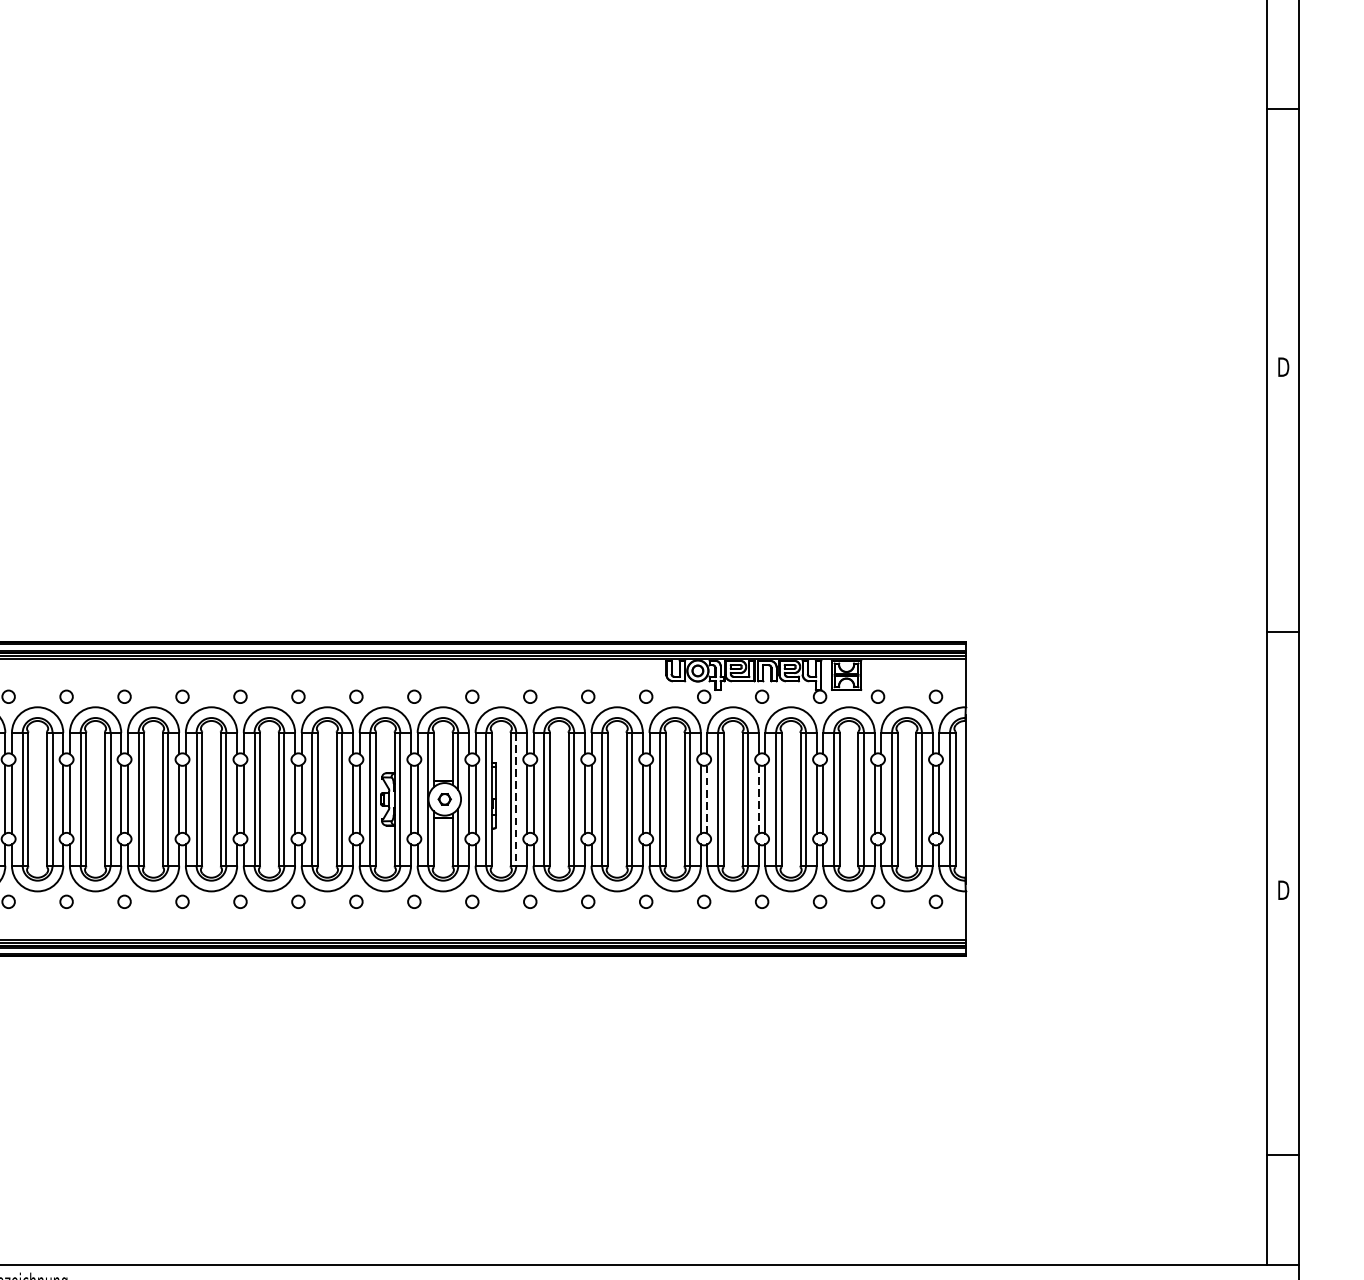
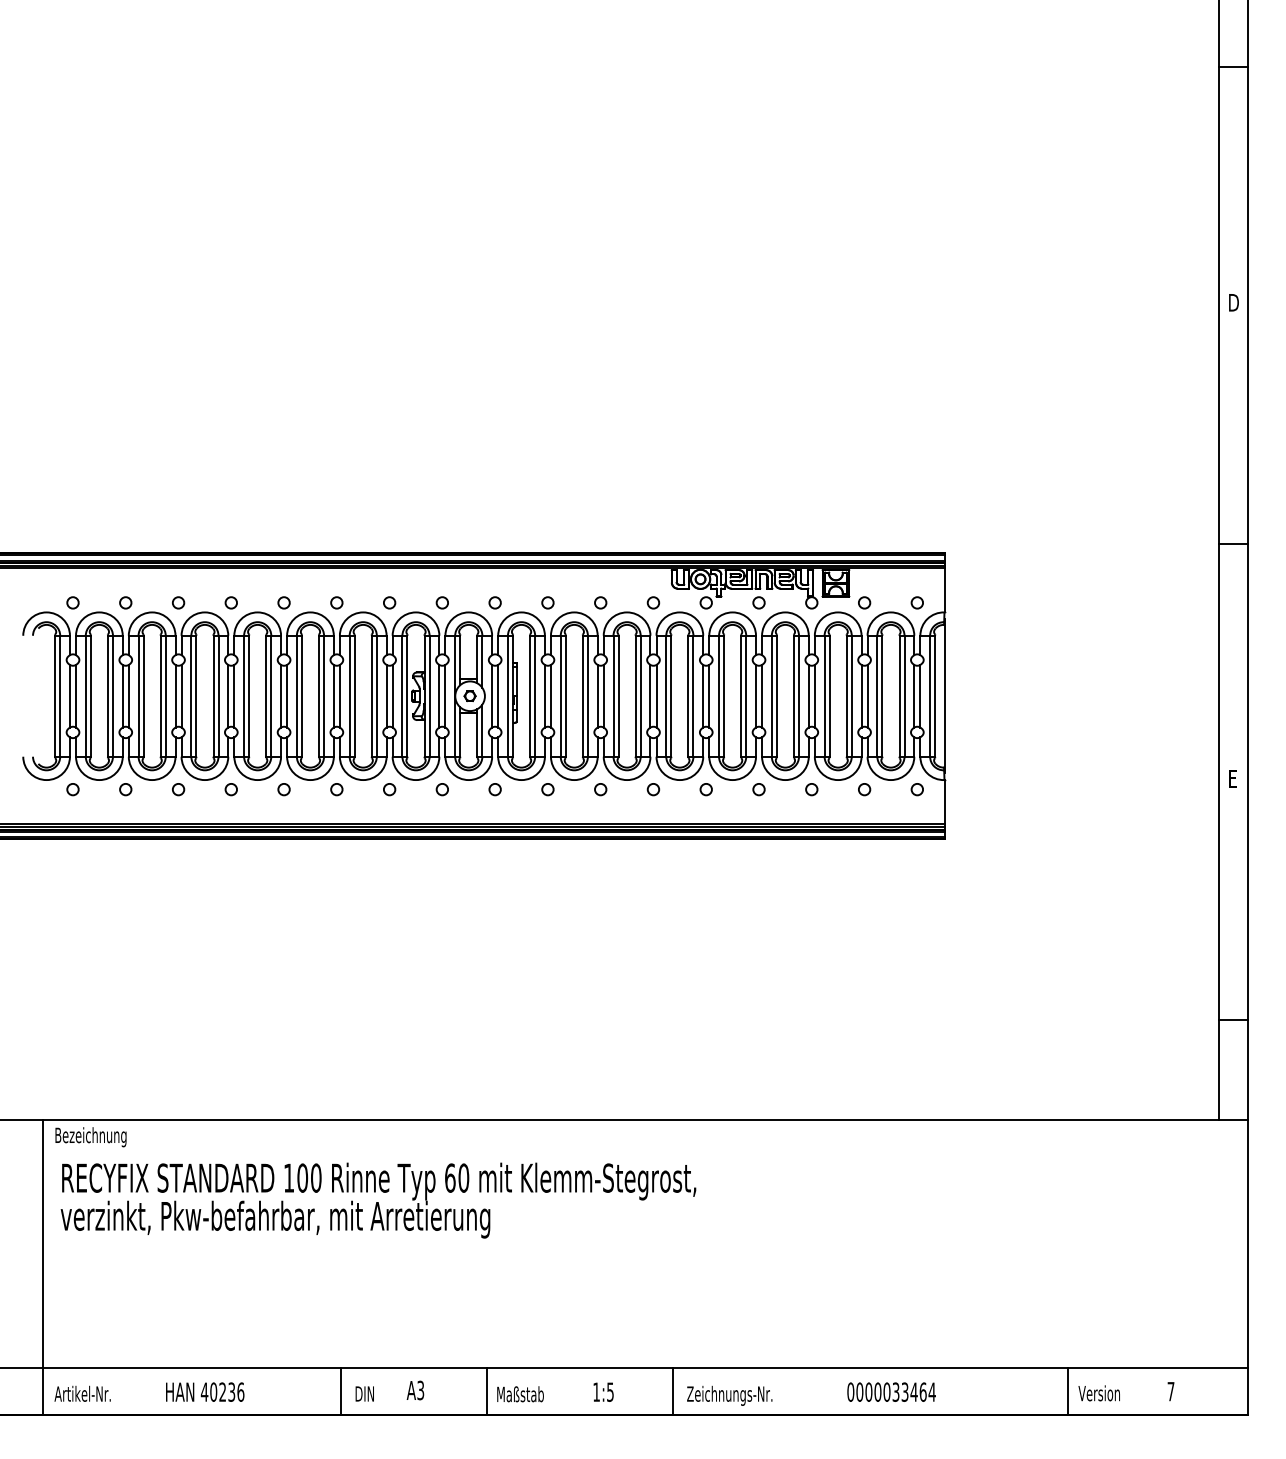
line: (707, 798) -> (709, 695), dashed -> solid
line: (516, 799) -> (535, 696), dashed -> solid
line: (759, 799) -> (756, 696), dashed -> solid
text: (1283, 889) -> (1233, 778), D -> E

